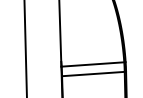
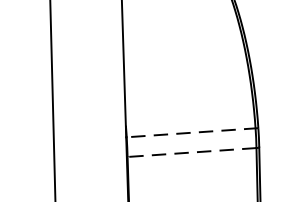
line: (93, 64) -> (192, 132), solid -> dashed
line: (92, 74) -> (190, 153), solid -> dashed

